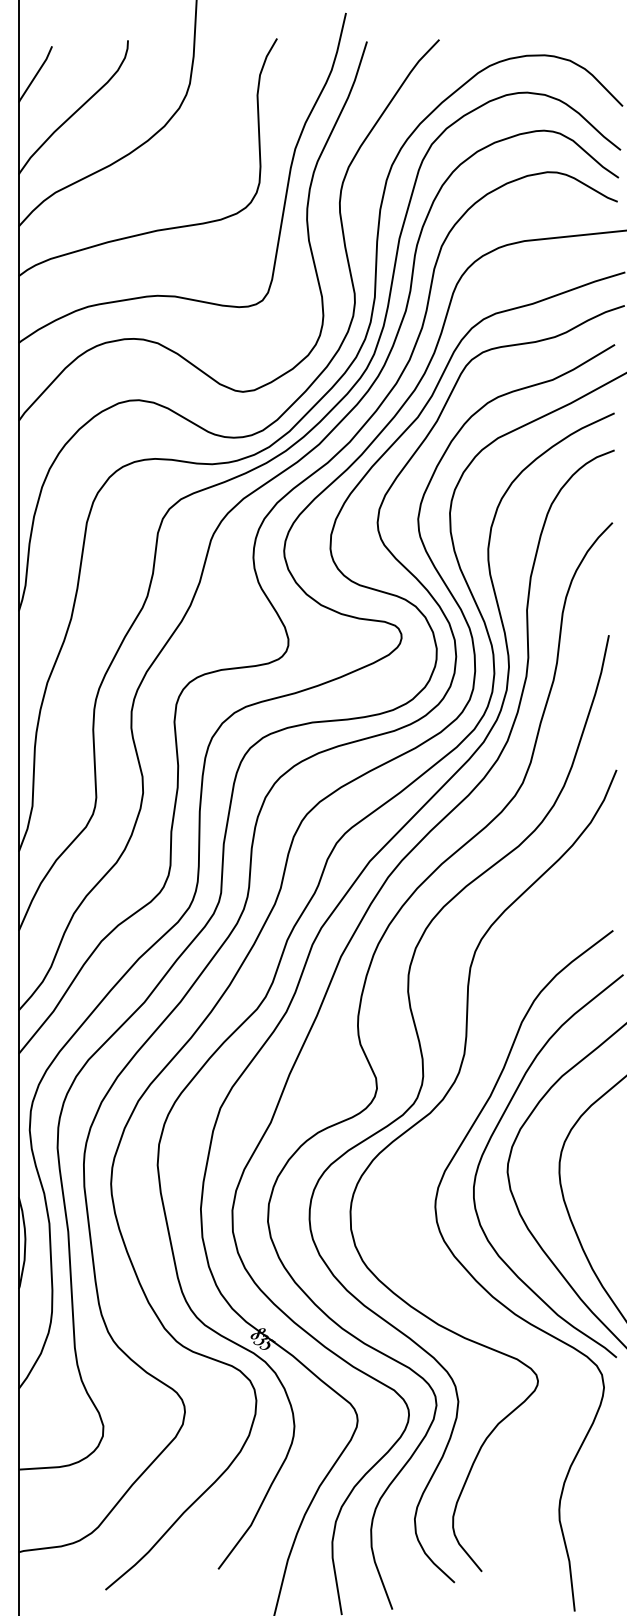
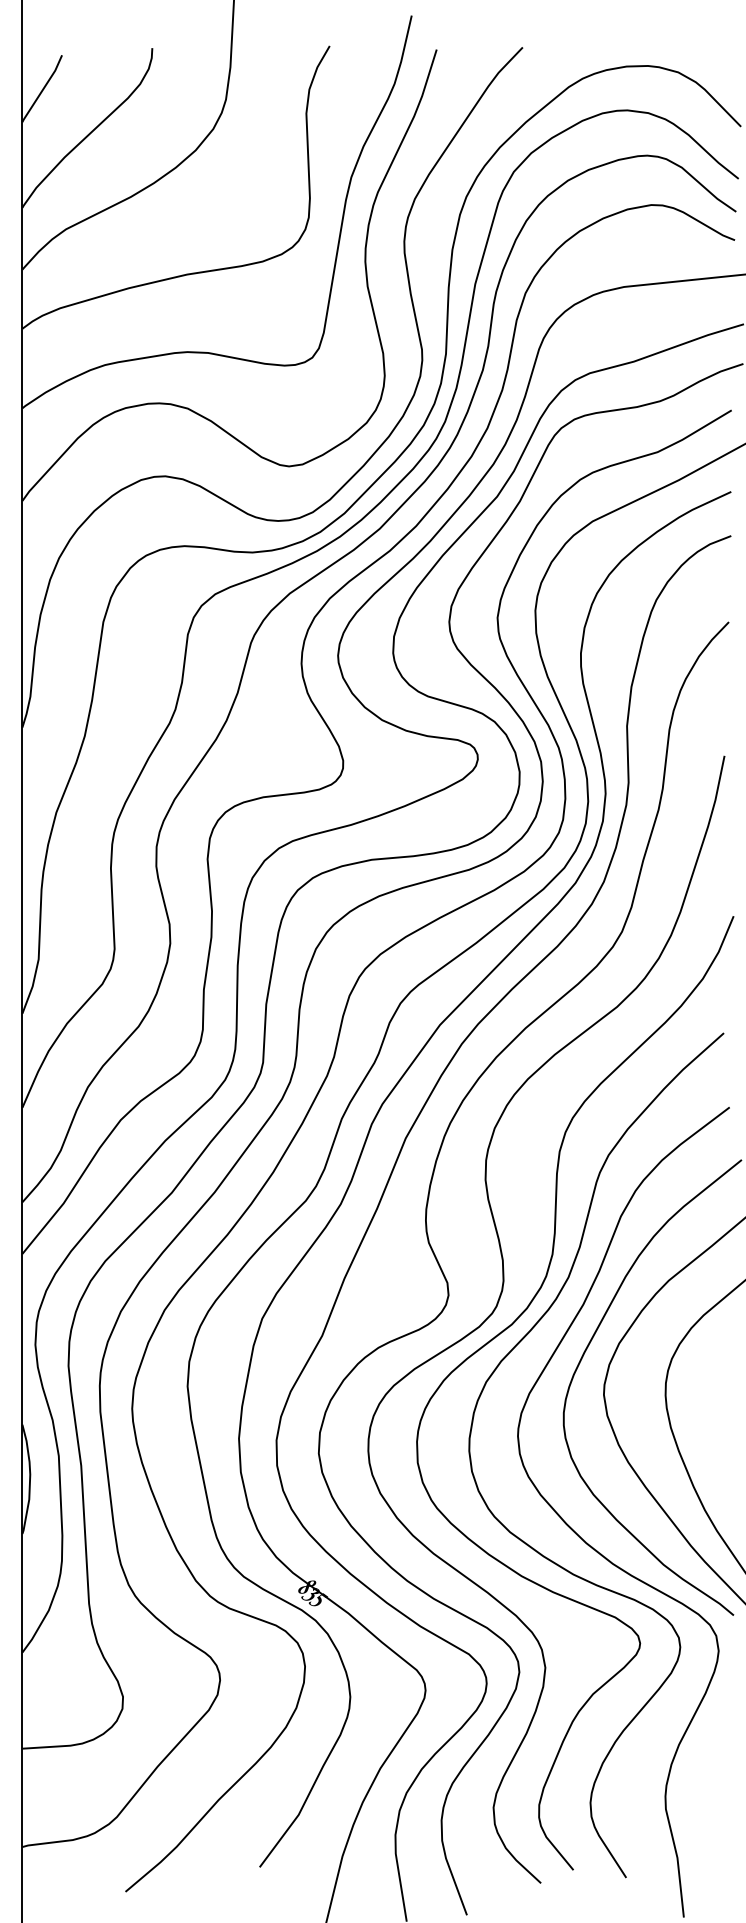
curve: (448, 1300) -> (533, 1547), added

